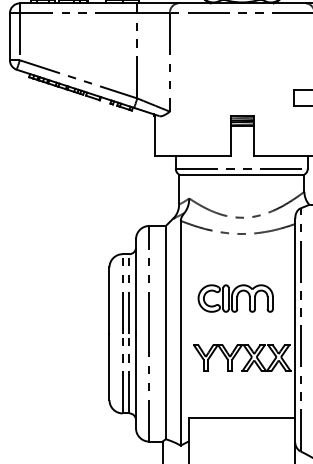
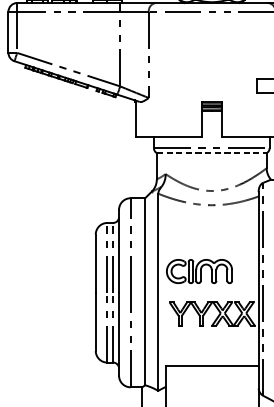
line: (241, 174) -> (211, 153), solid -> dashed
part: (235, 298) -> (199, 271), moved

